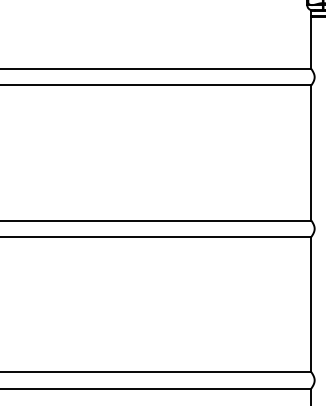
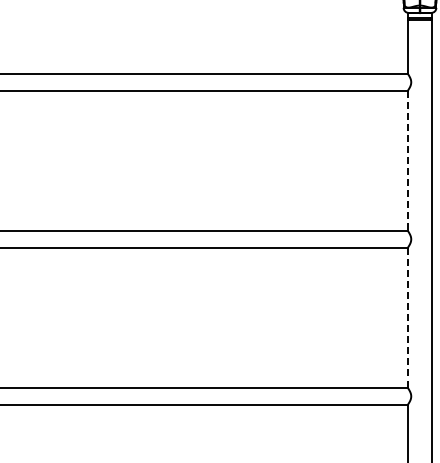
line: (311, 152) -> (407, 160), solid -> dashed
line: (311, 304) -> (407, 317), solid -> dashed

